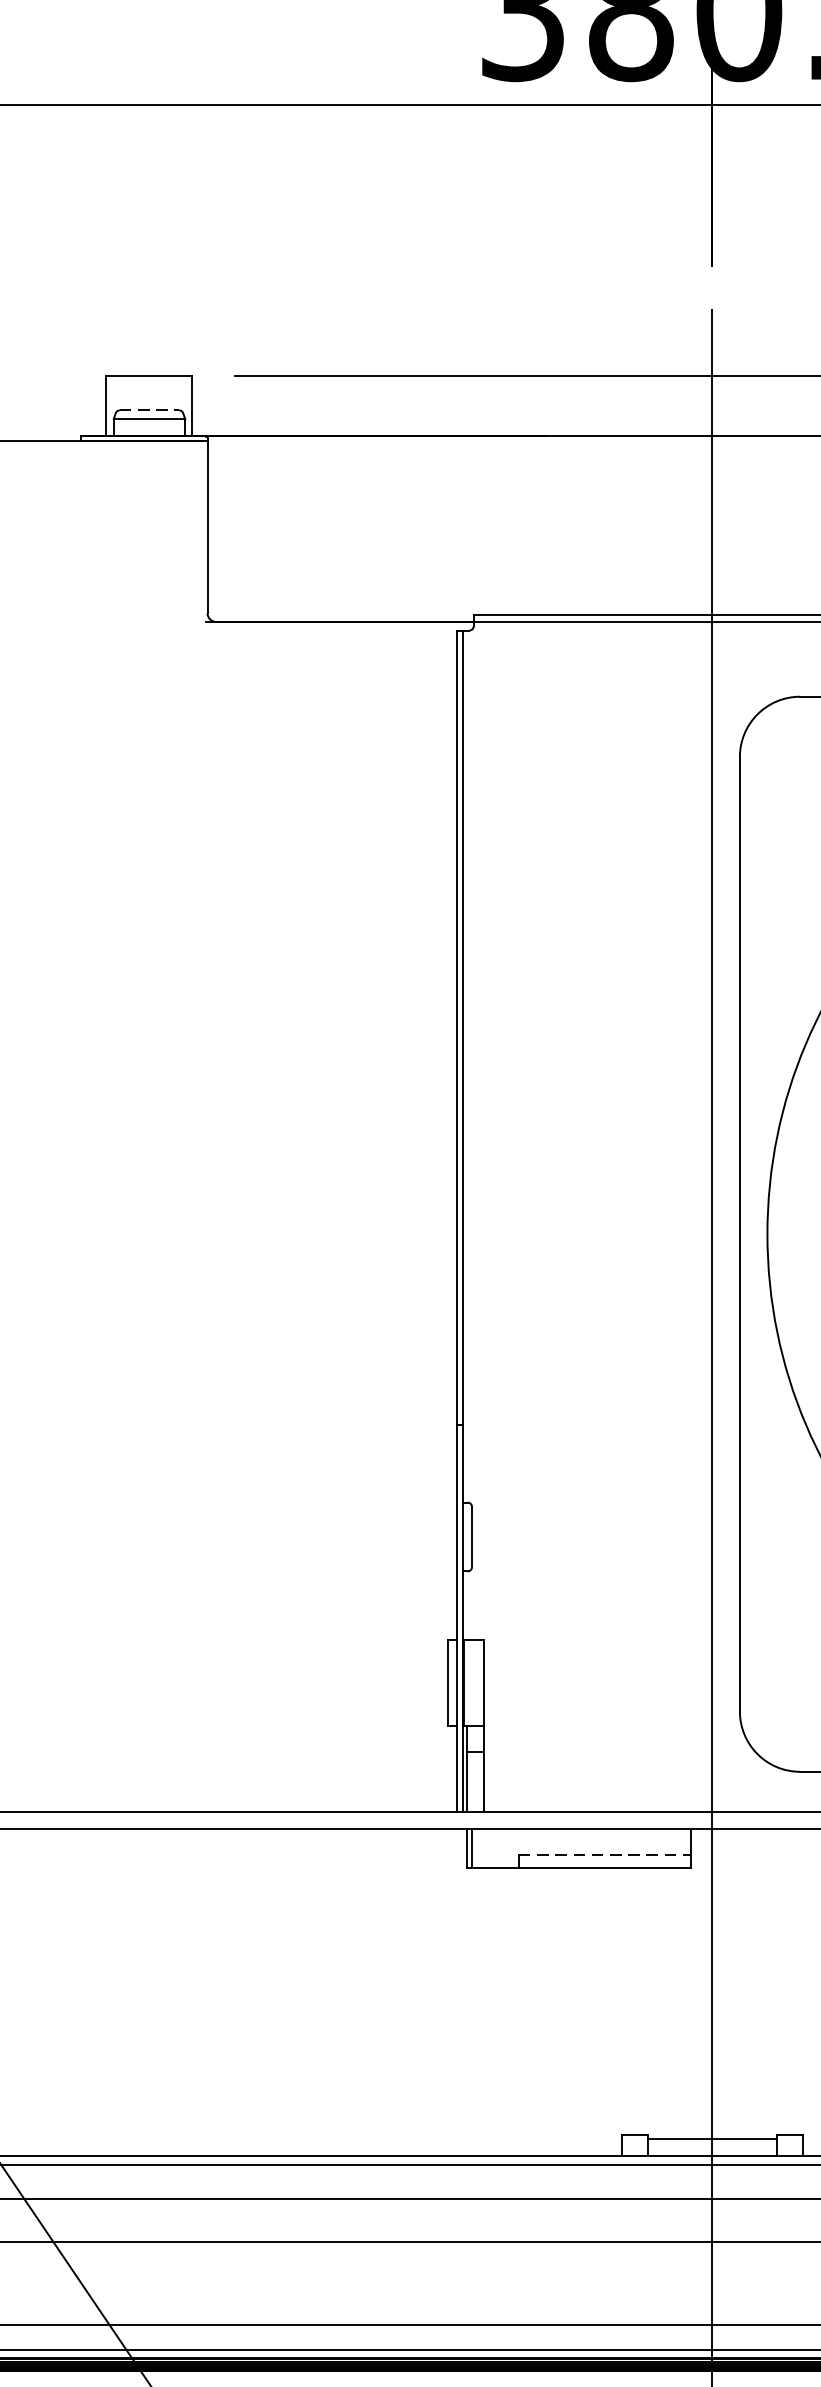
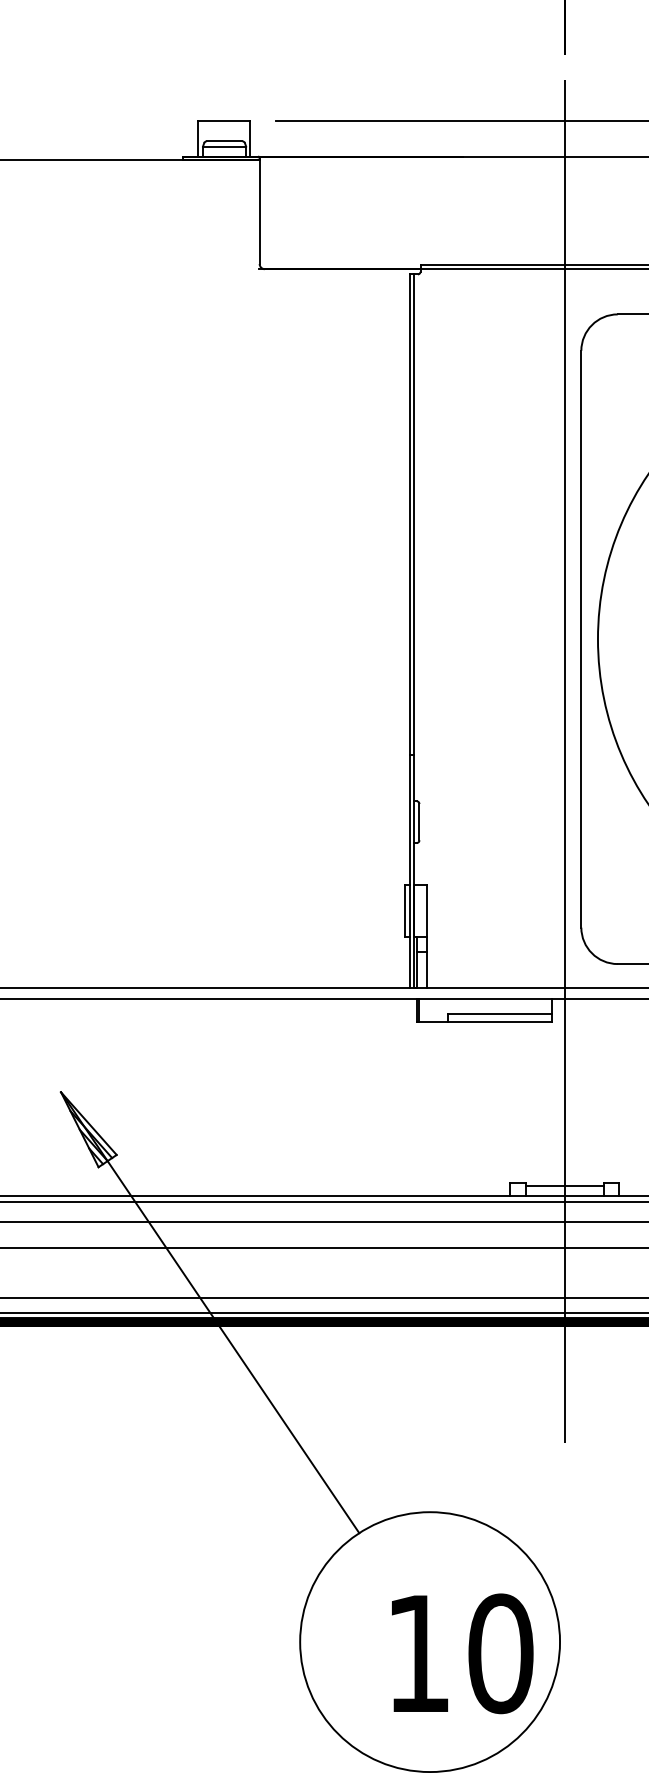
line: (149, 410) -> (224, 141), dashed -> solid
line: (604, 1855) -> (499, 1014), dashed -> solid

